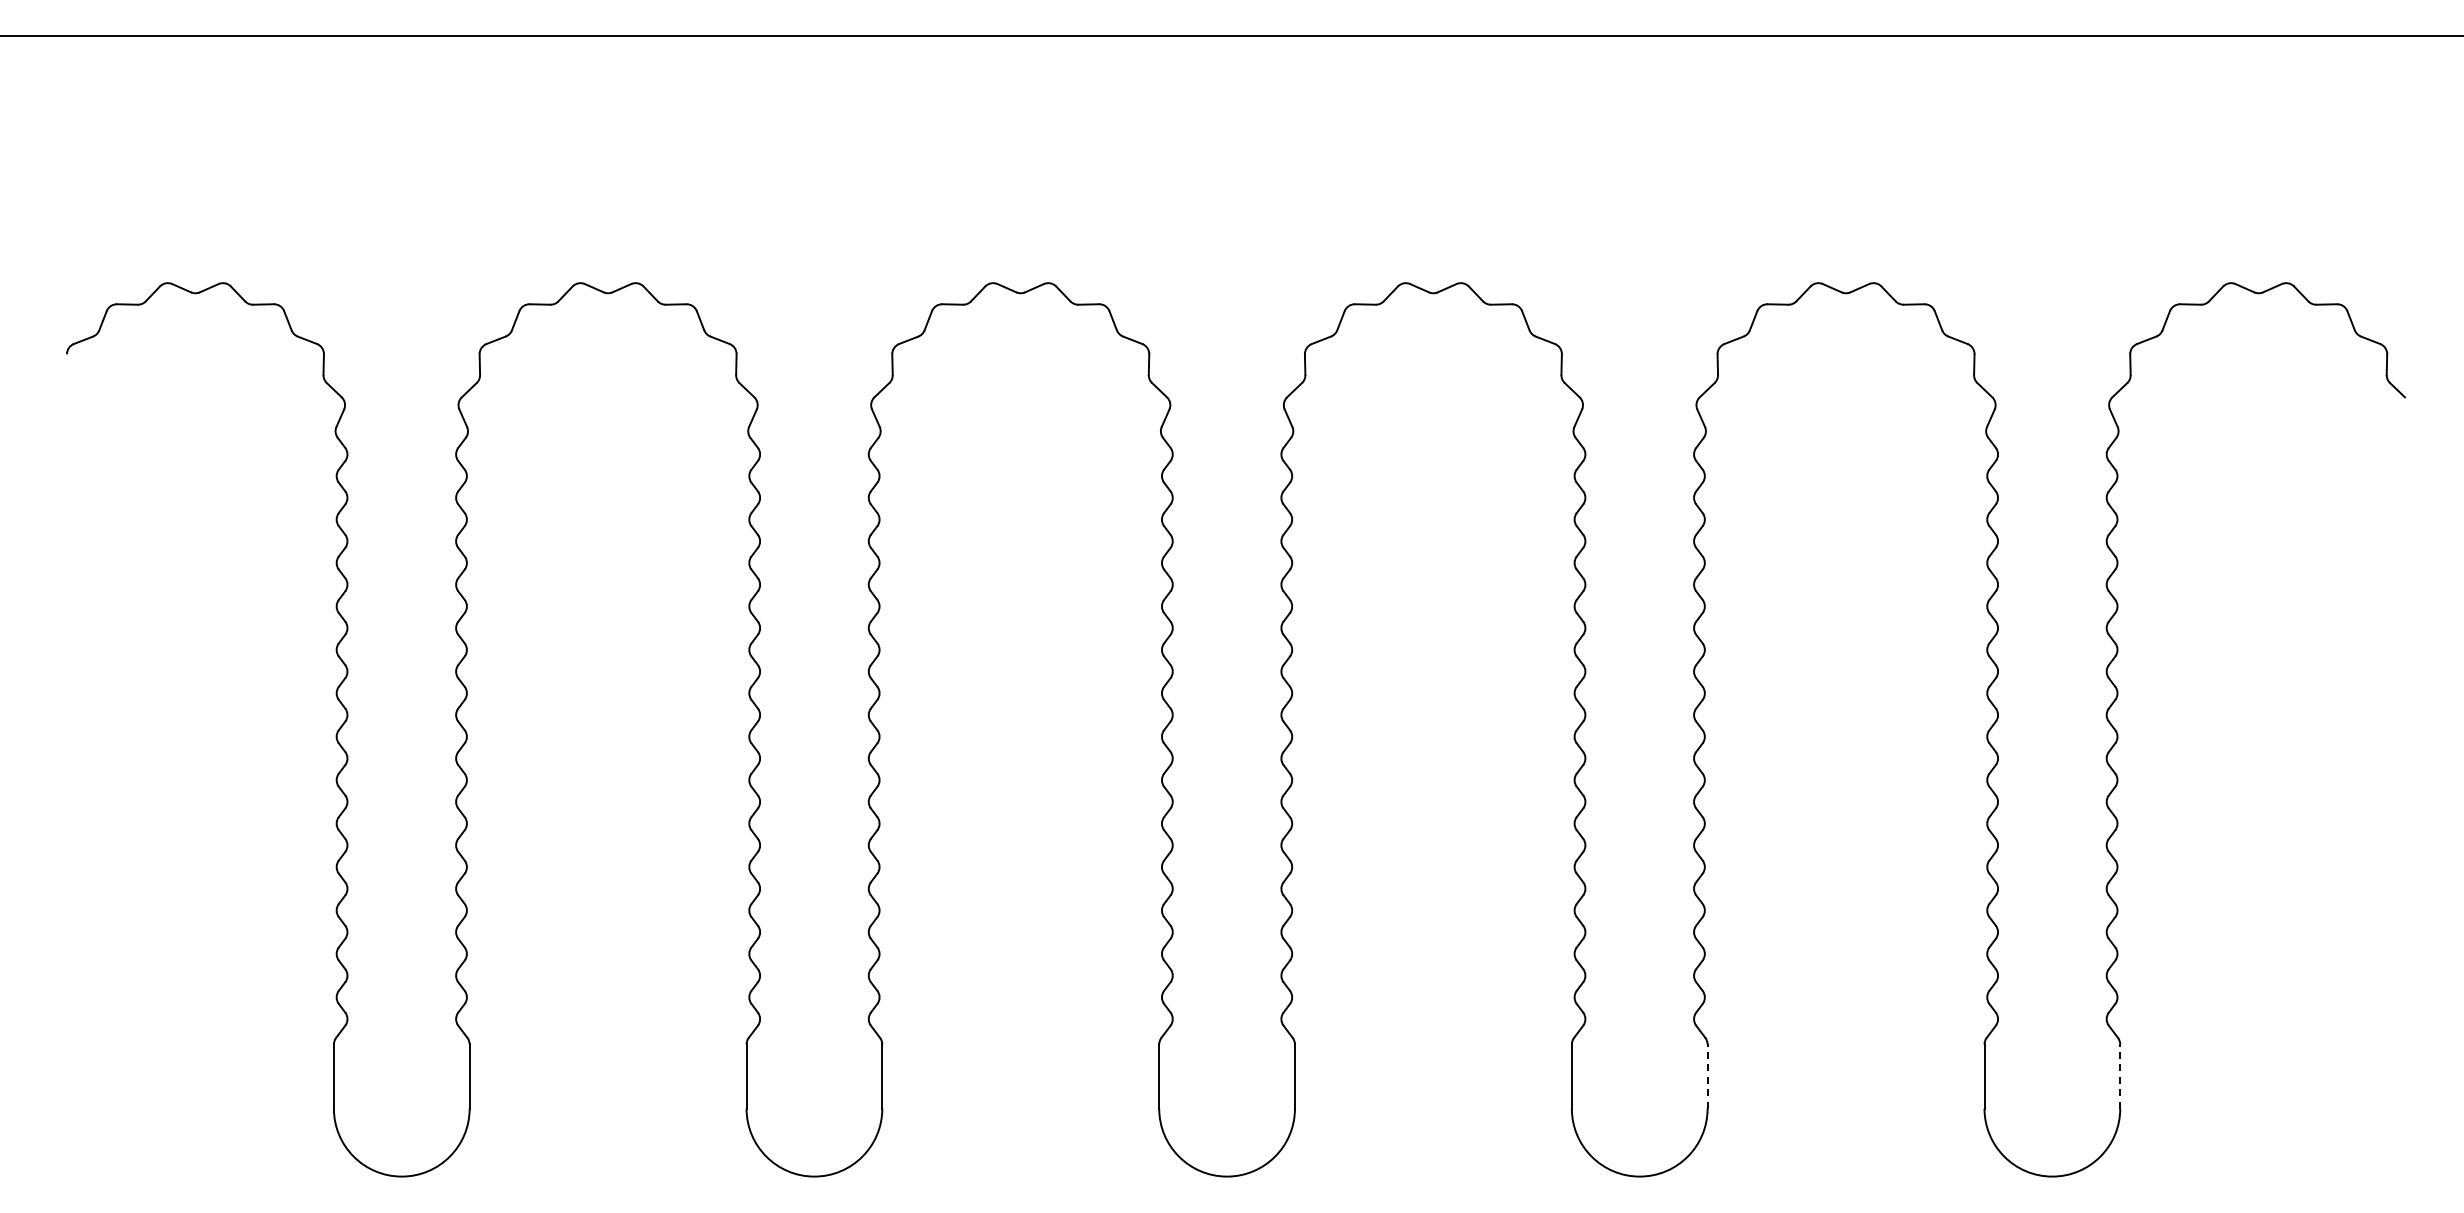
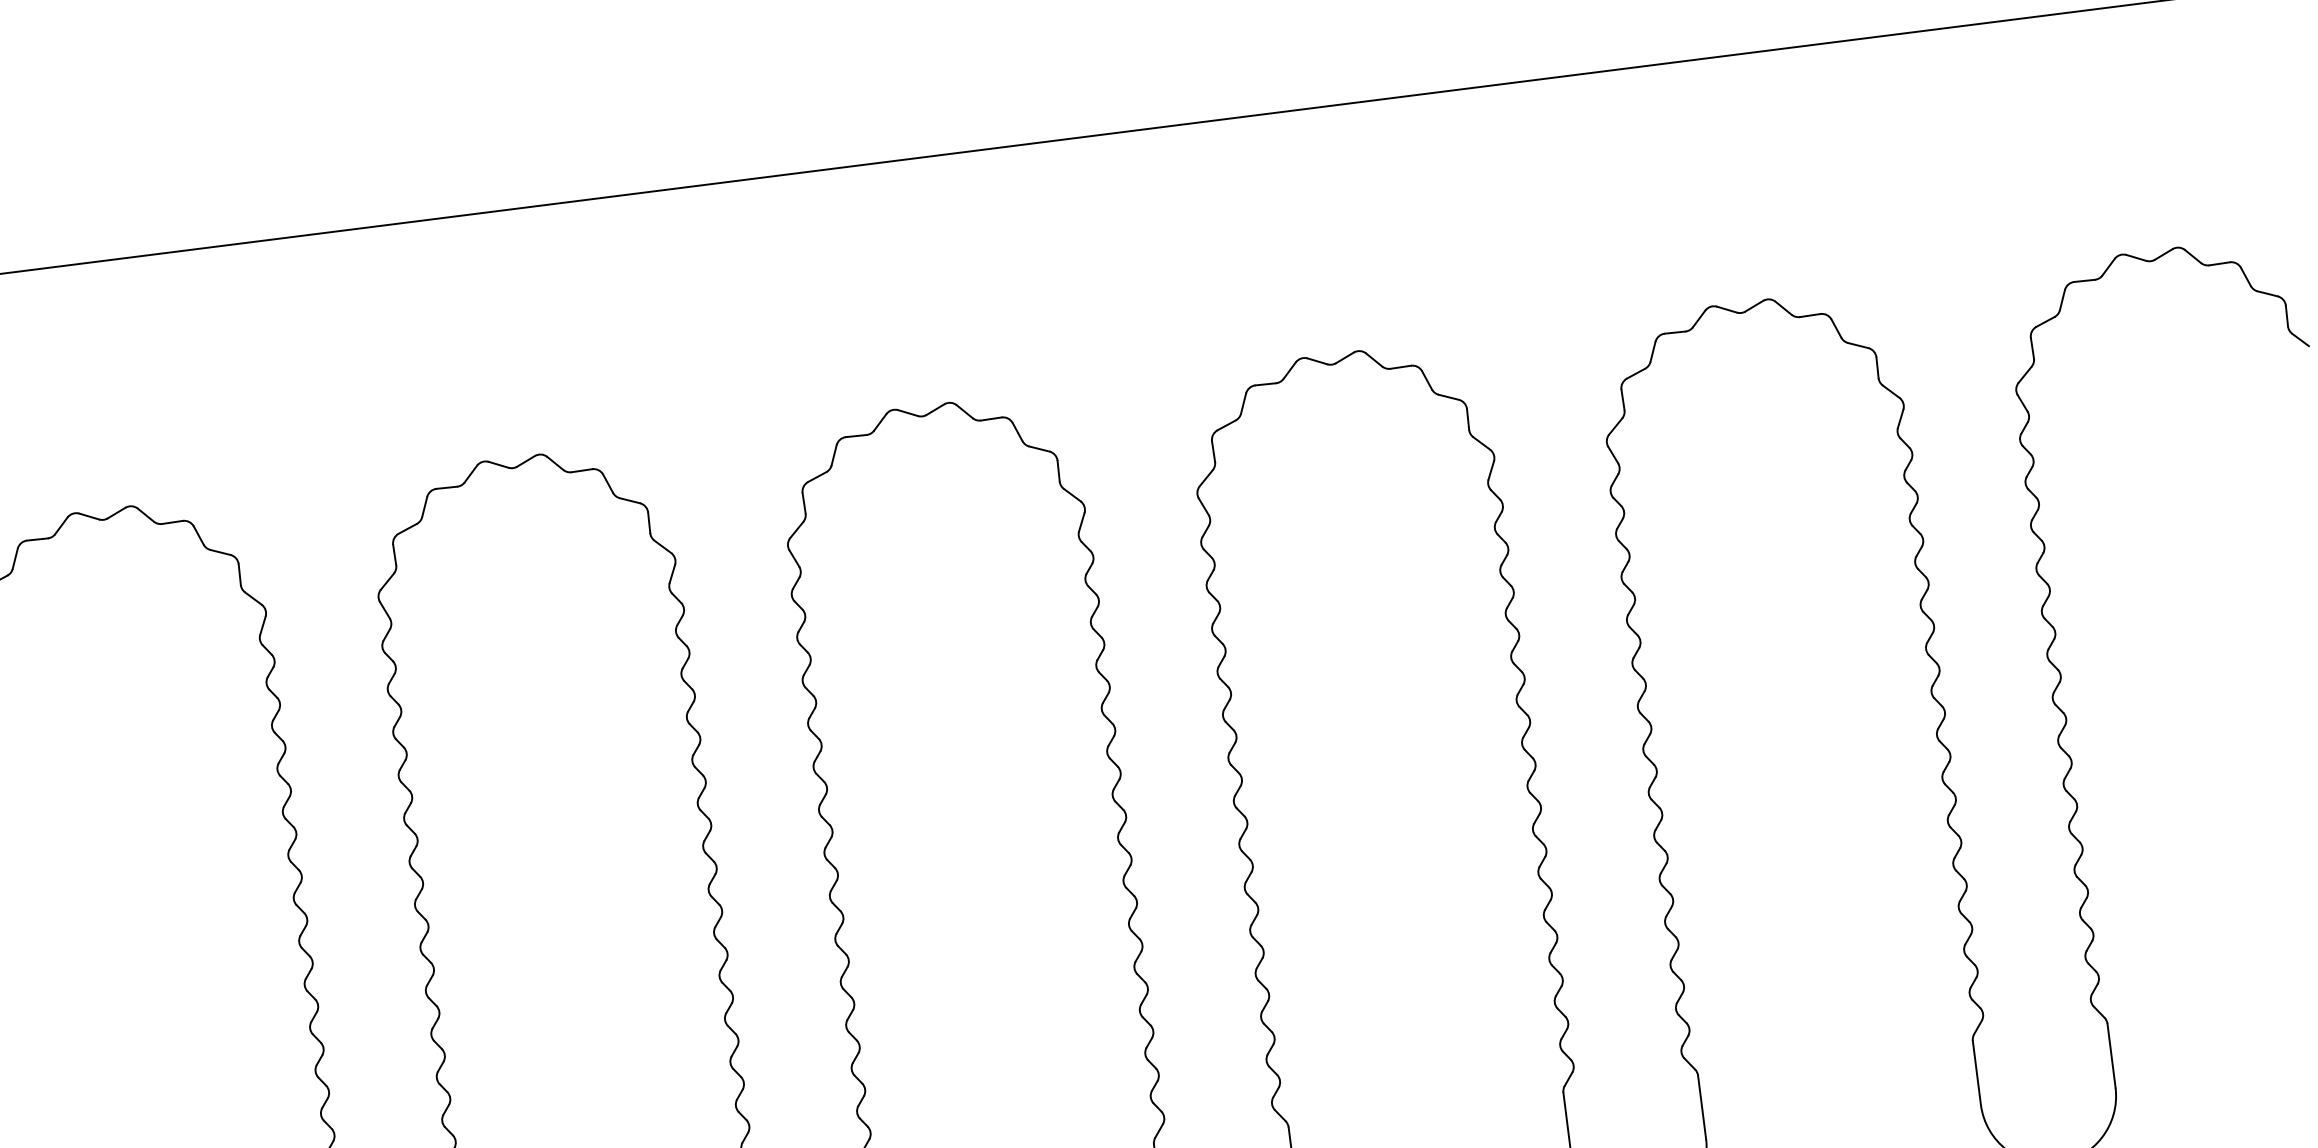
line: (1707, 1076) -> (1701, 1107), dashed -> solid
line: (2120, 1076) -> (2111, 1055), dashed -> solid

